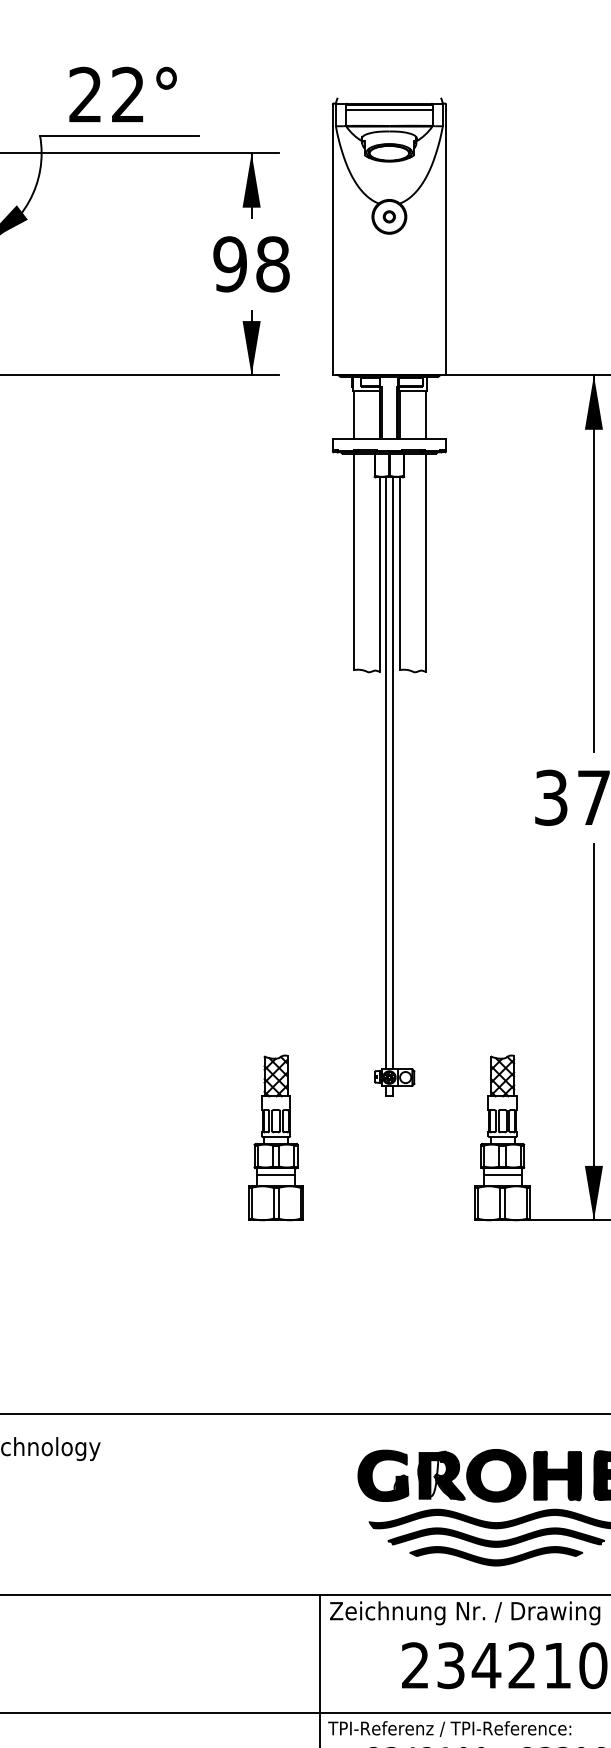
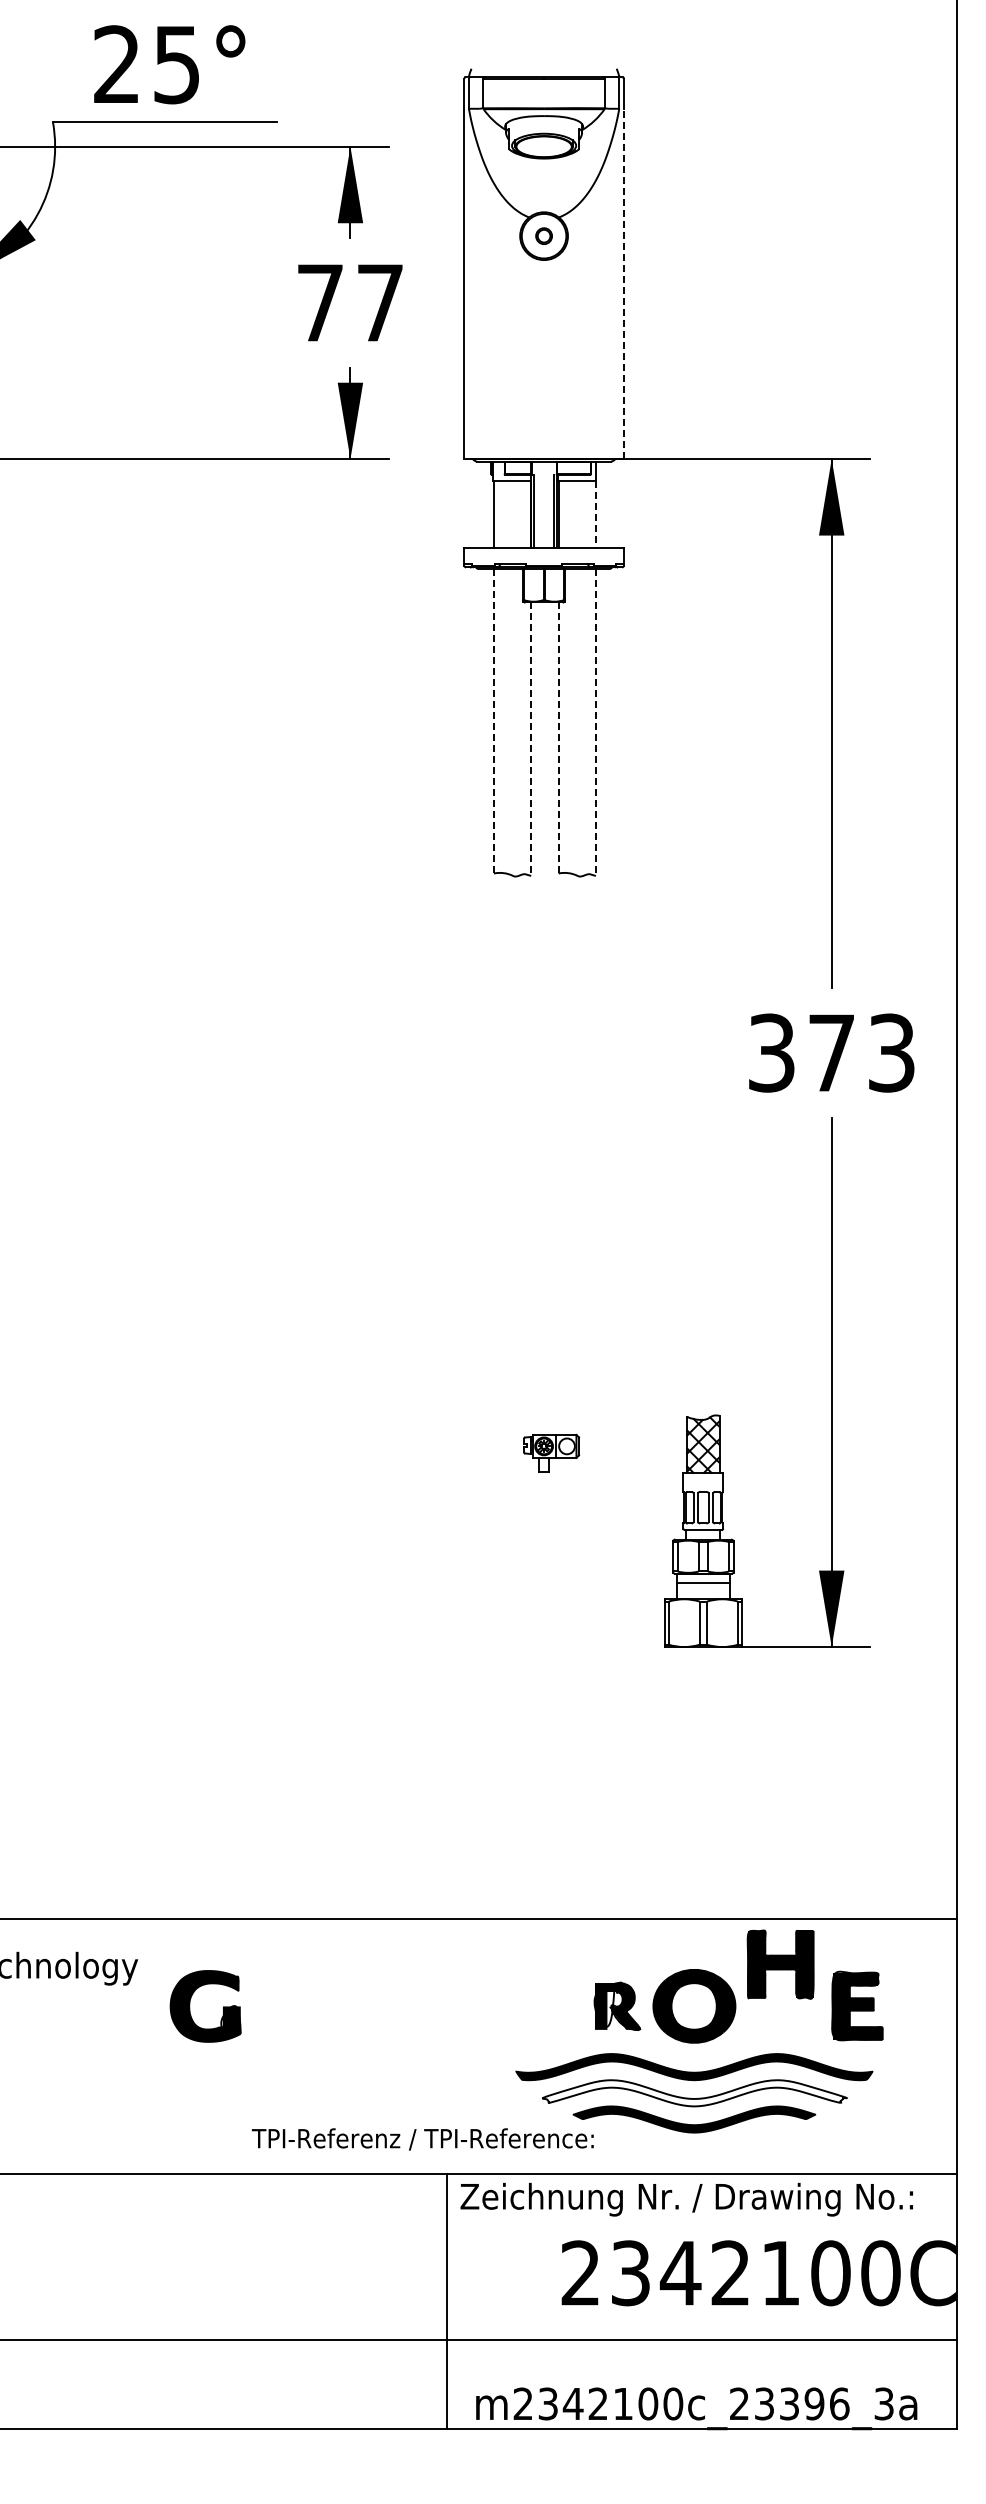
text: (127, 94) -> (176, 64), 22° -> 25°
line: (388, 109) -> (543, 85), removed
line: (445, 250) -> (623, 283), solid -> dashed
text: (251, 264) -> (350, 302), 98 -> 77
line: (425, 415) -> (595, 515), solid -> dashed
line: (353, 562) -> (493, 721), solid -> dashed
line: (425, 563) -> (595, 723), solid -> dashed
line: (380, 574) -> (531, 739), solid -> dashed
line: (399, 574) -> (558, 738), solid -> dashed
line: (386, 773) -> (539, 1018), removed
line: (393, 773) -> (549, 1018), removed
part: (275, 1137) -> (384, 1530), removed
part: (372, 1475) -> (190, 2006), moved
part: (441, 1475) -> (617, 2006), size x0.7
part: (557, 1475) -> (780, 1964), moved
fill: (496, 1537) -> (694, 2093), removed
text: (449, 1729) -> (422, 2139), moved

